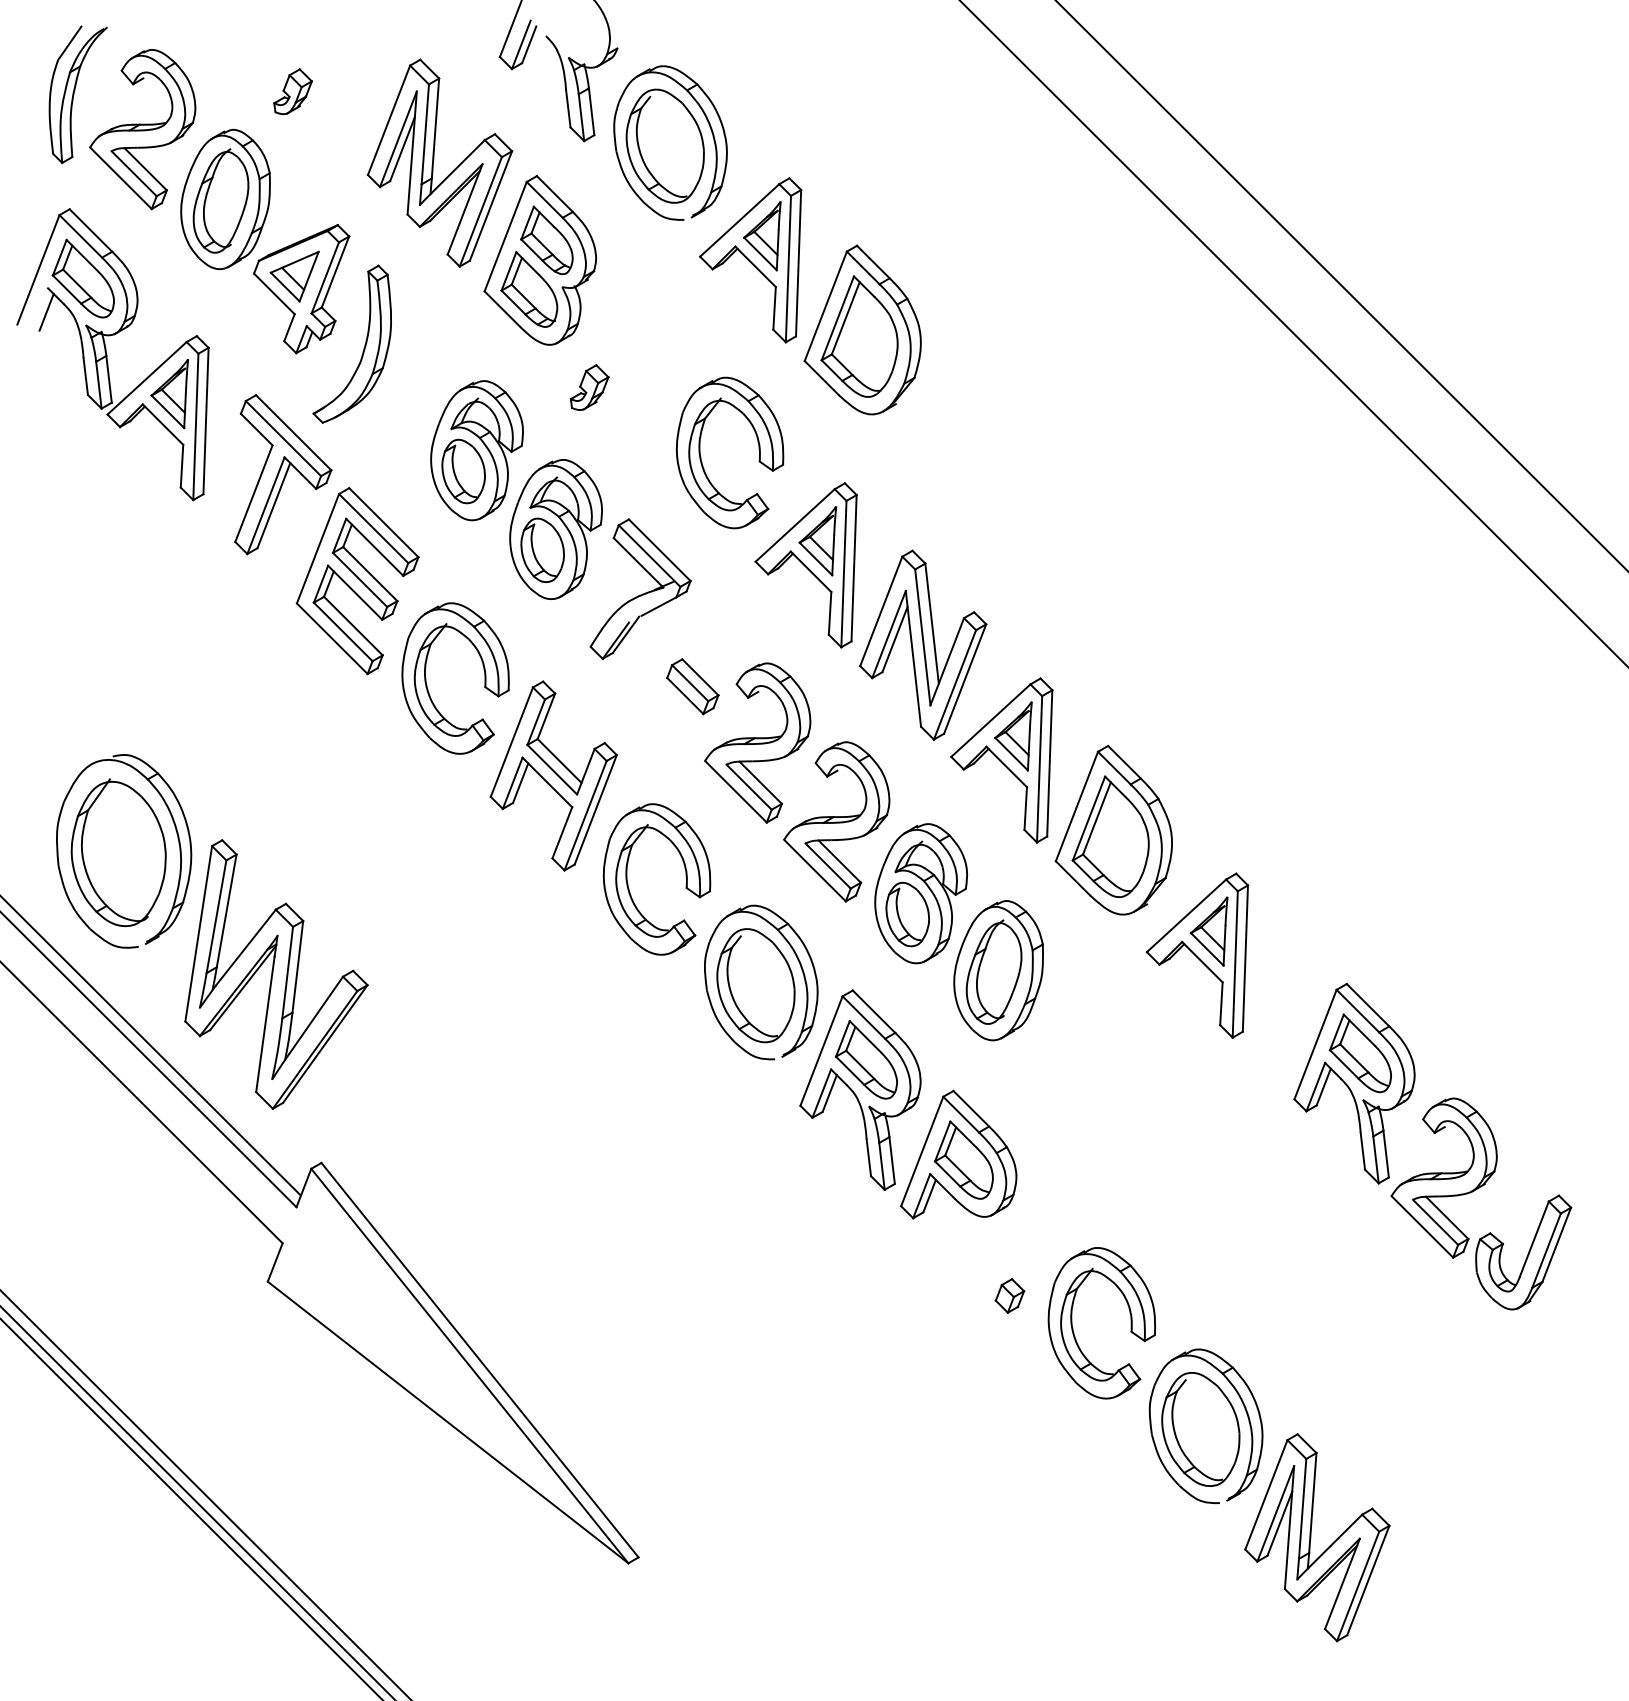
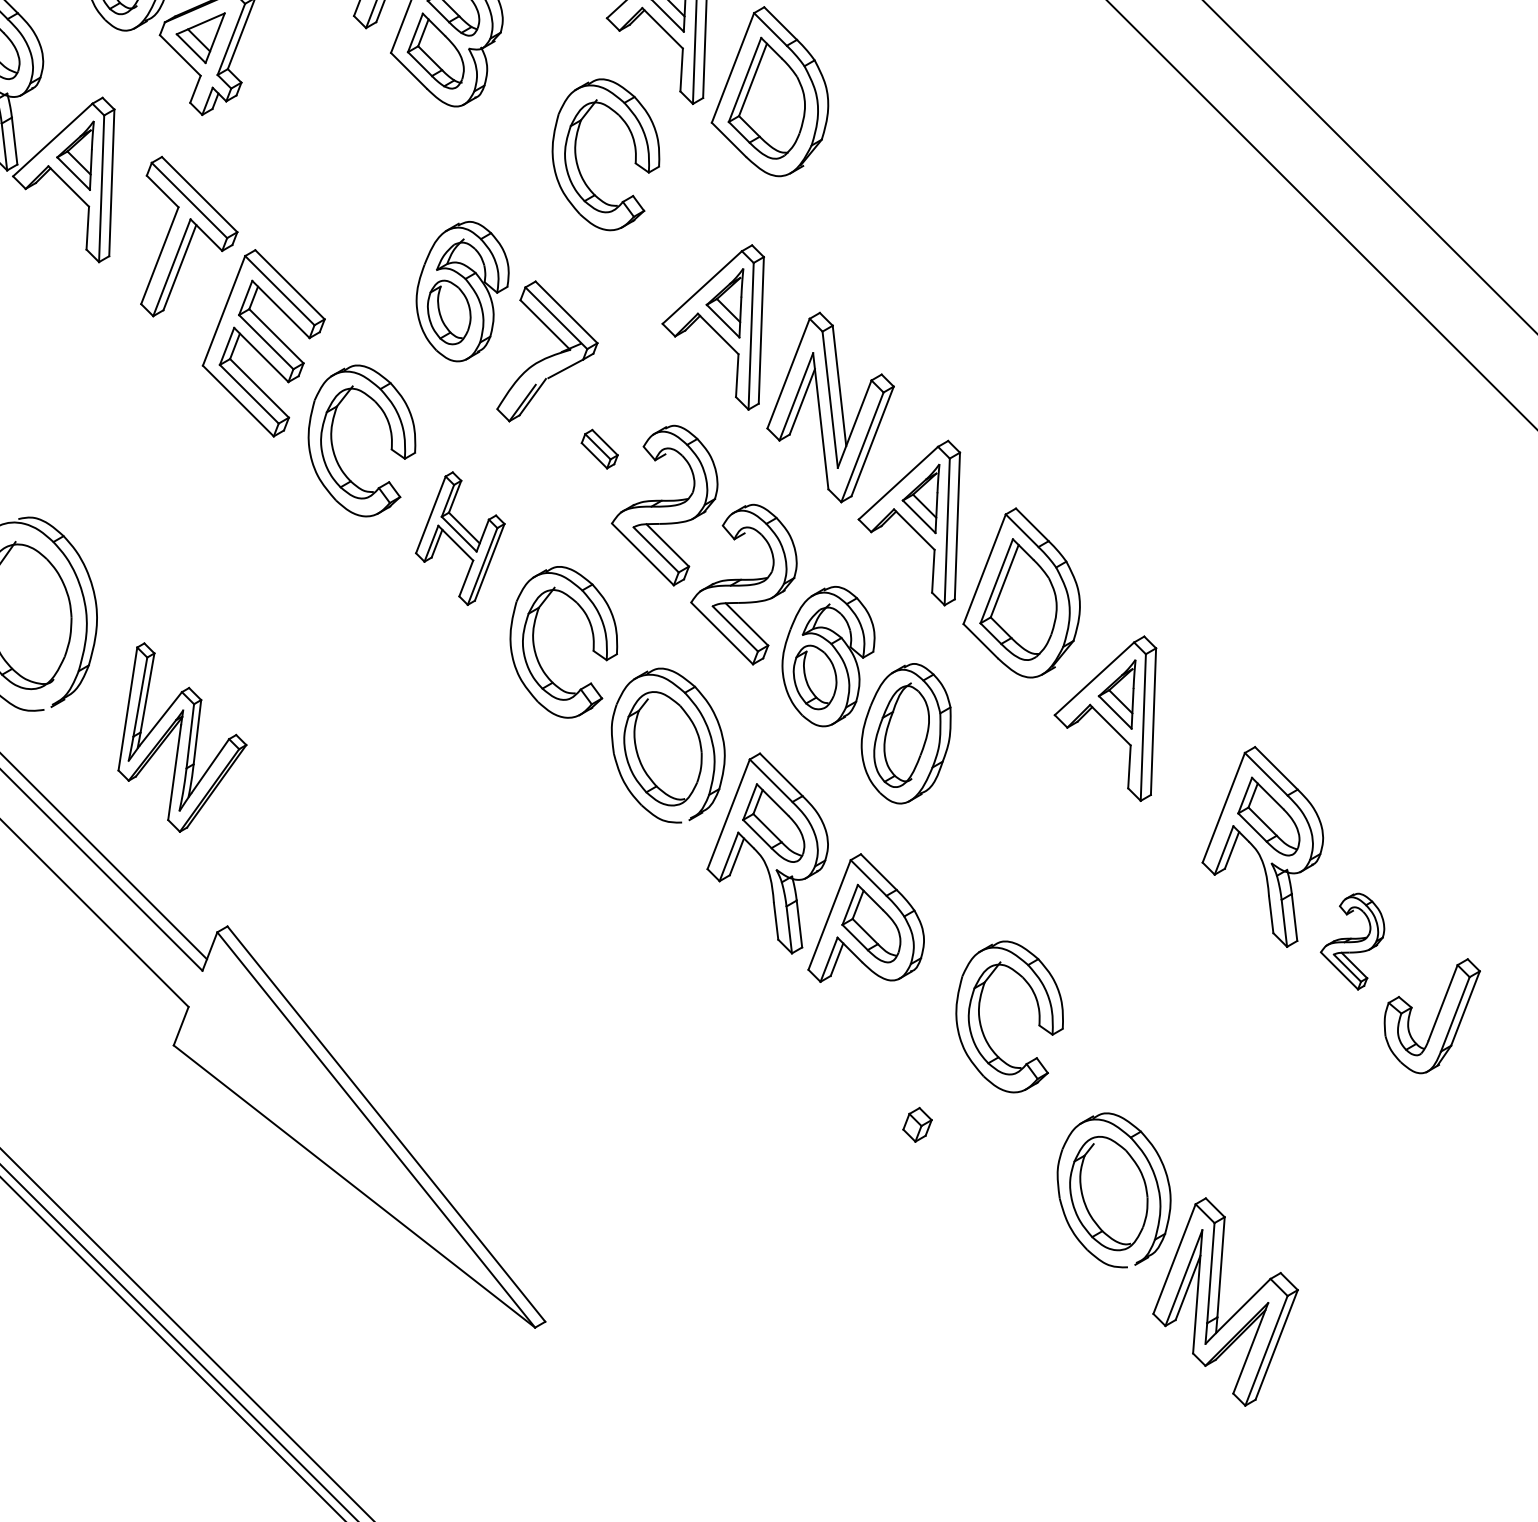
part: (363, 348) -> (269, 110), removed
part: (589, 387) -> (496, 149), removed
part: (758, 449) -> (634, 151), moved
part: (476, 450) -> (382, 212), removed
part: (692, 686) -> (599, 448), size x0.7
part: (553, 775) -> (460, 538), size x0.7
part: (276, 974) -> (182, 737), size x0.7
part: (1443, 1177) -> (1352, 941), size x0.6
part: (1009, 1295) -> (917, 1124), moved
part: (1073, 1328) -> (981, 1022), moved

